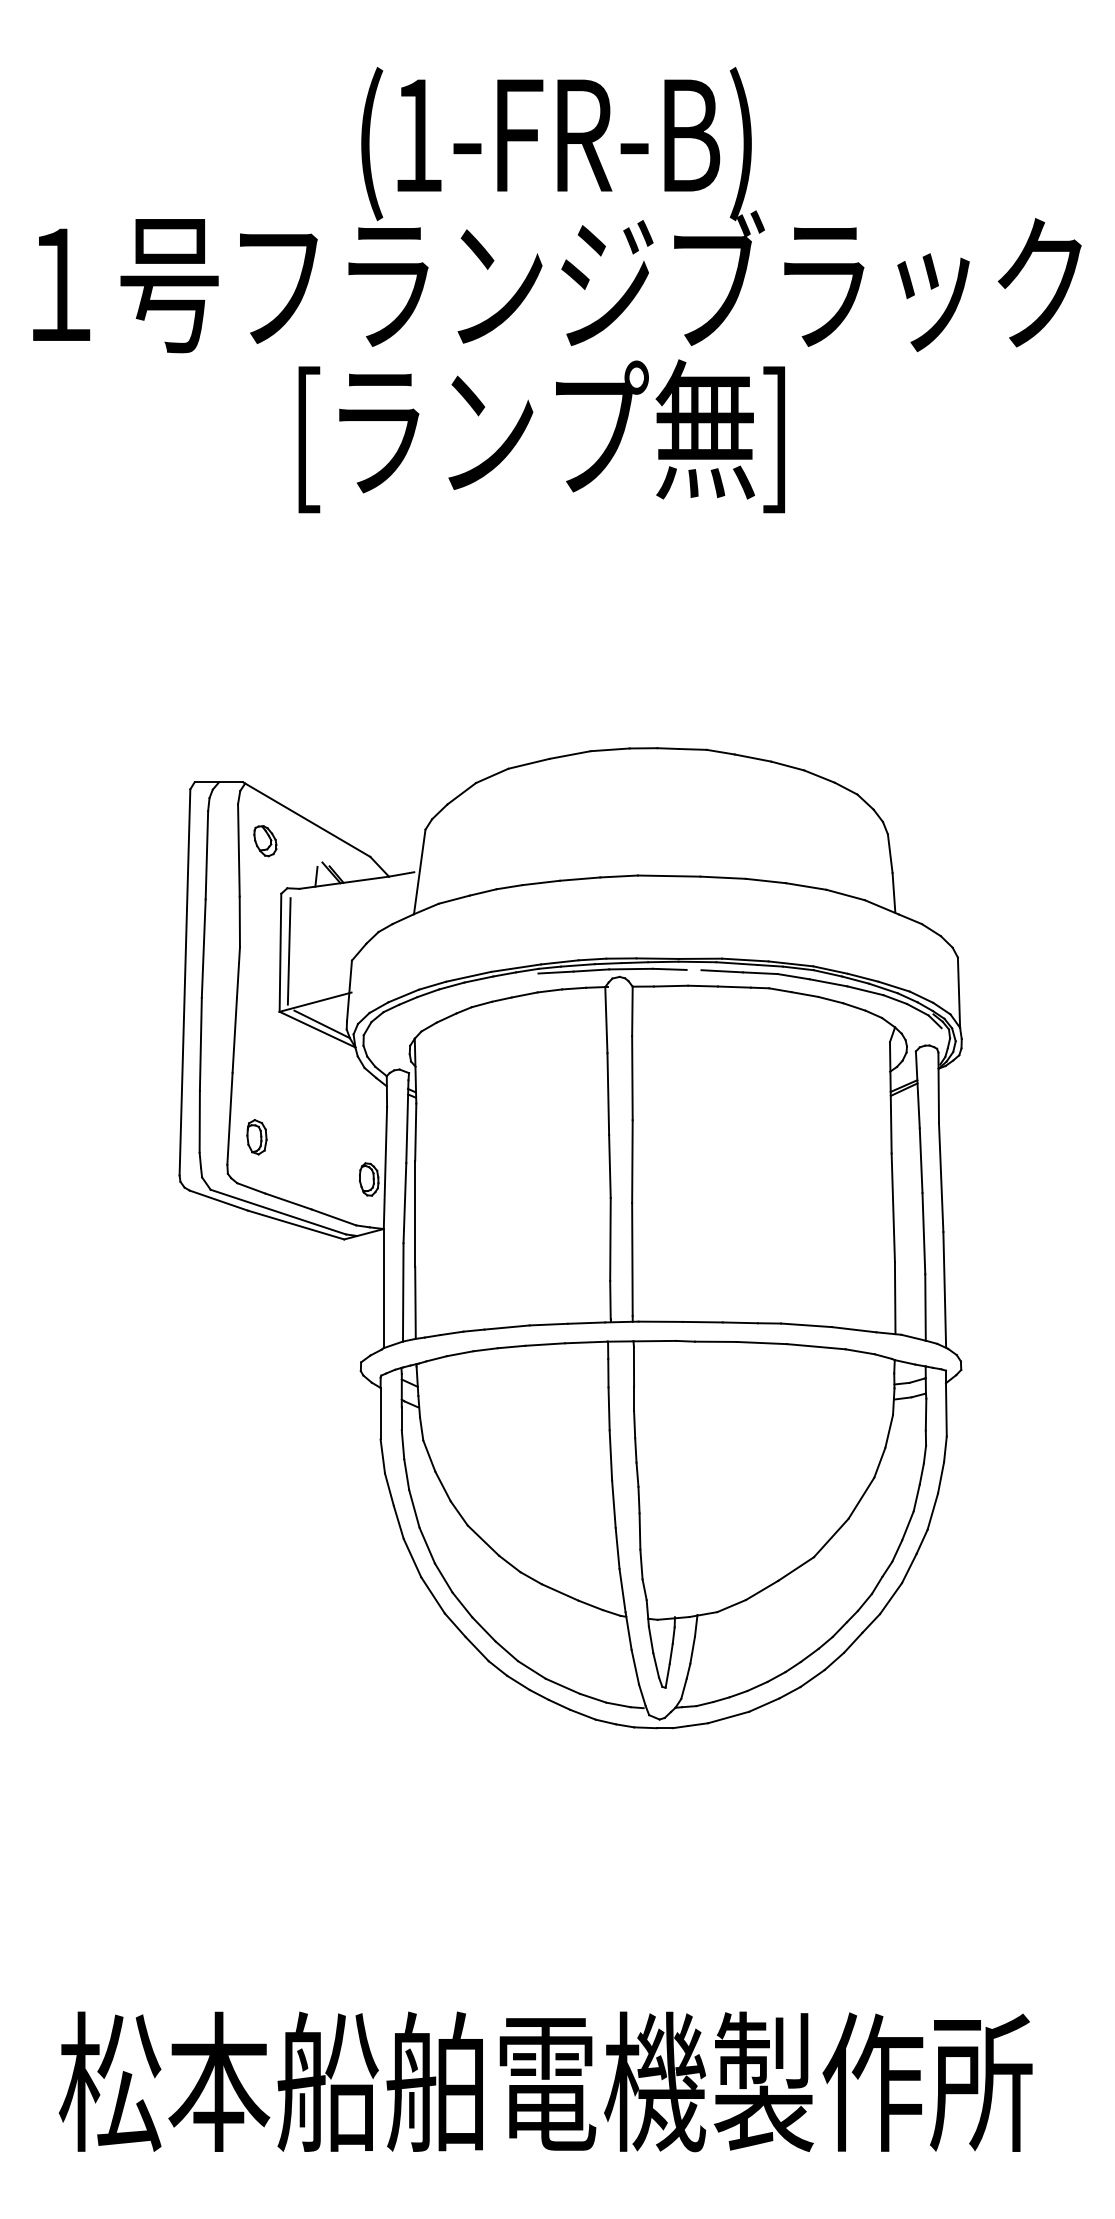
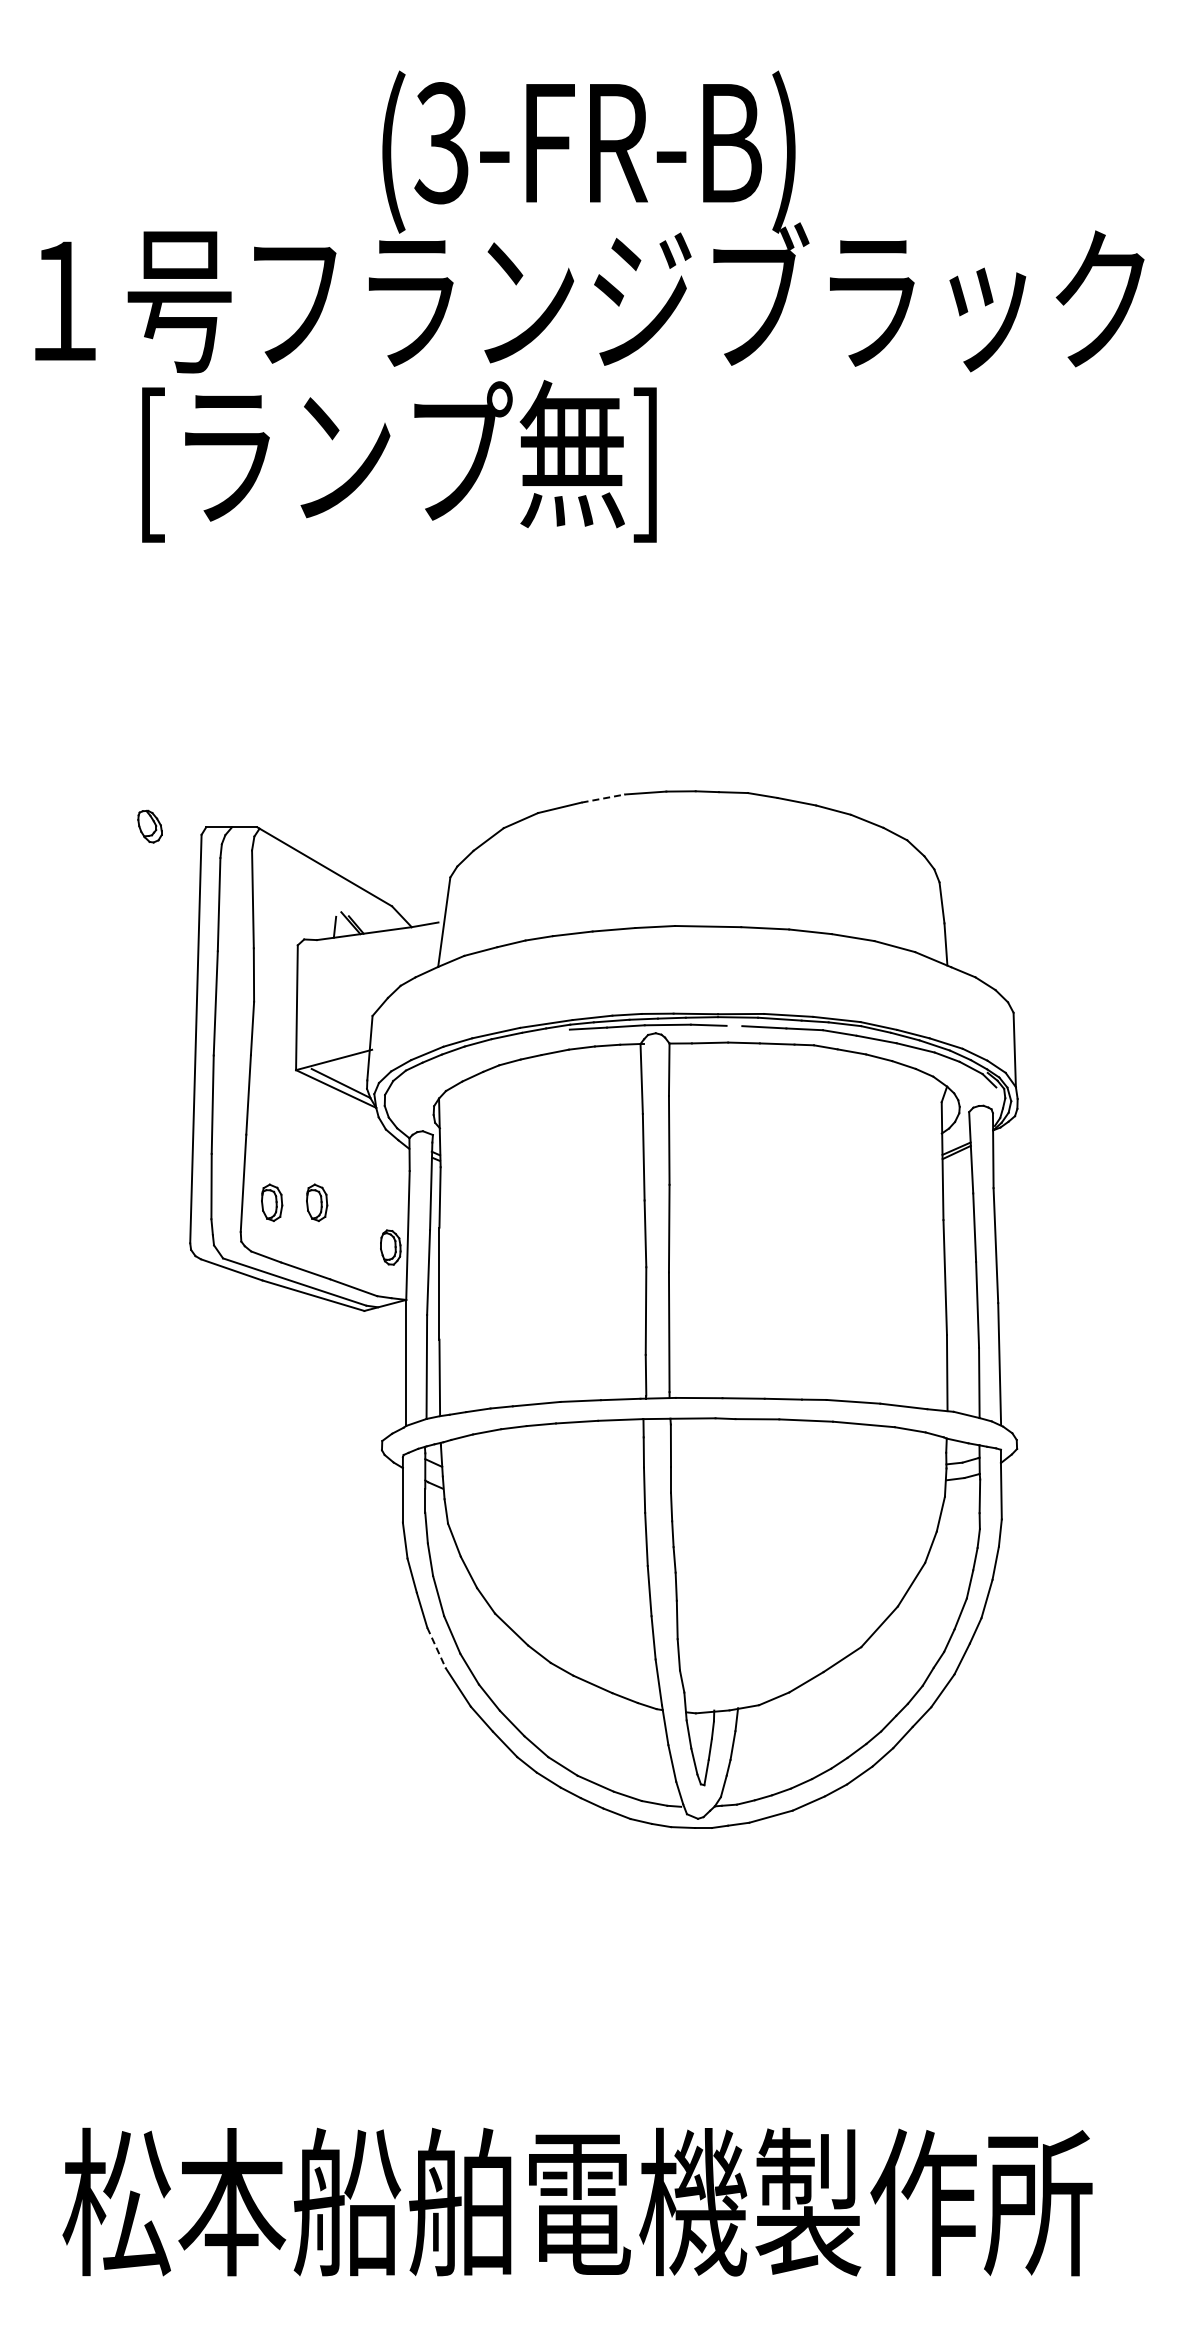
text: (417, 135) -> (441, 143), (1-FR-B) -> (3-FR-B)
text: (541, 436) -> (399, 461), moved
line: (570, 755) -> (603, 798), solid -> dashed
part: (264, 841) -> (149, 826), moved
line: (288, 950) -> (305, 1005), removed
part: (299, 1136) -> (317, 1202), added
line: (412, 1558) -> (436, 1648), solid -> dashed

